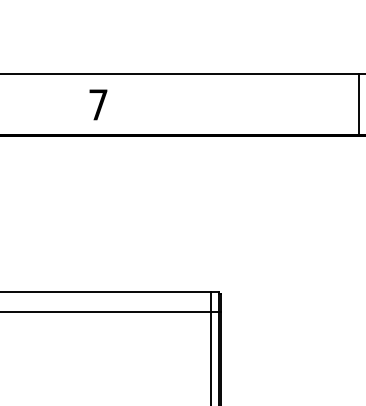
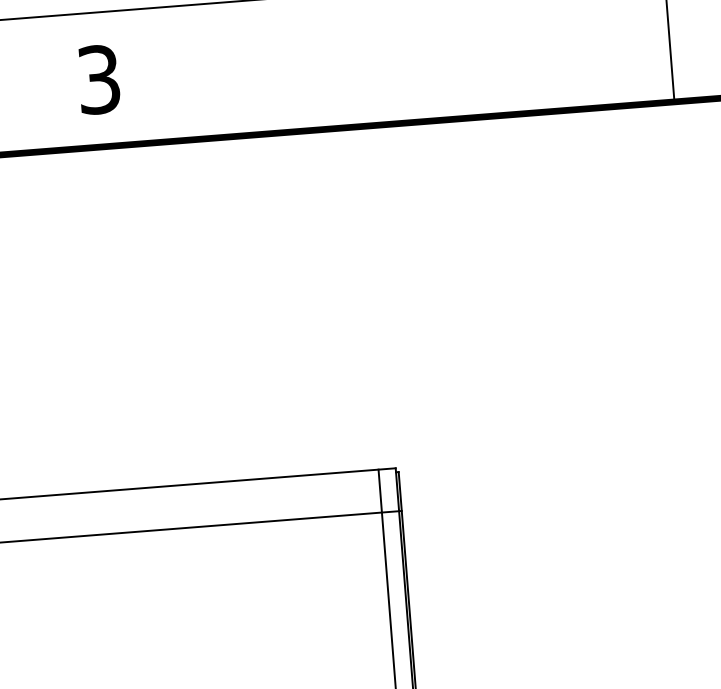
text: (98, 104) -> (99, 78), 7 -> 3

